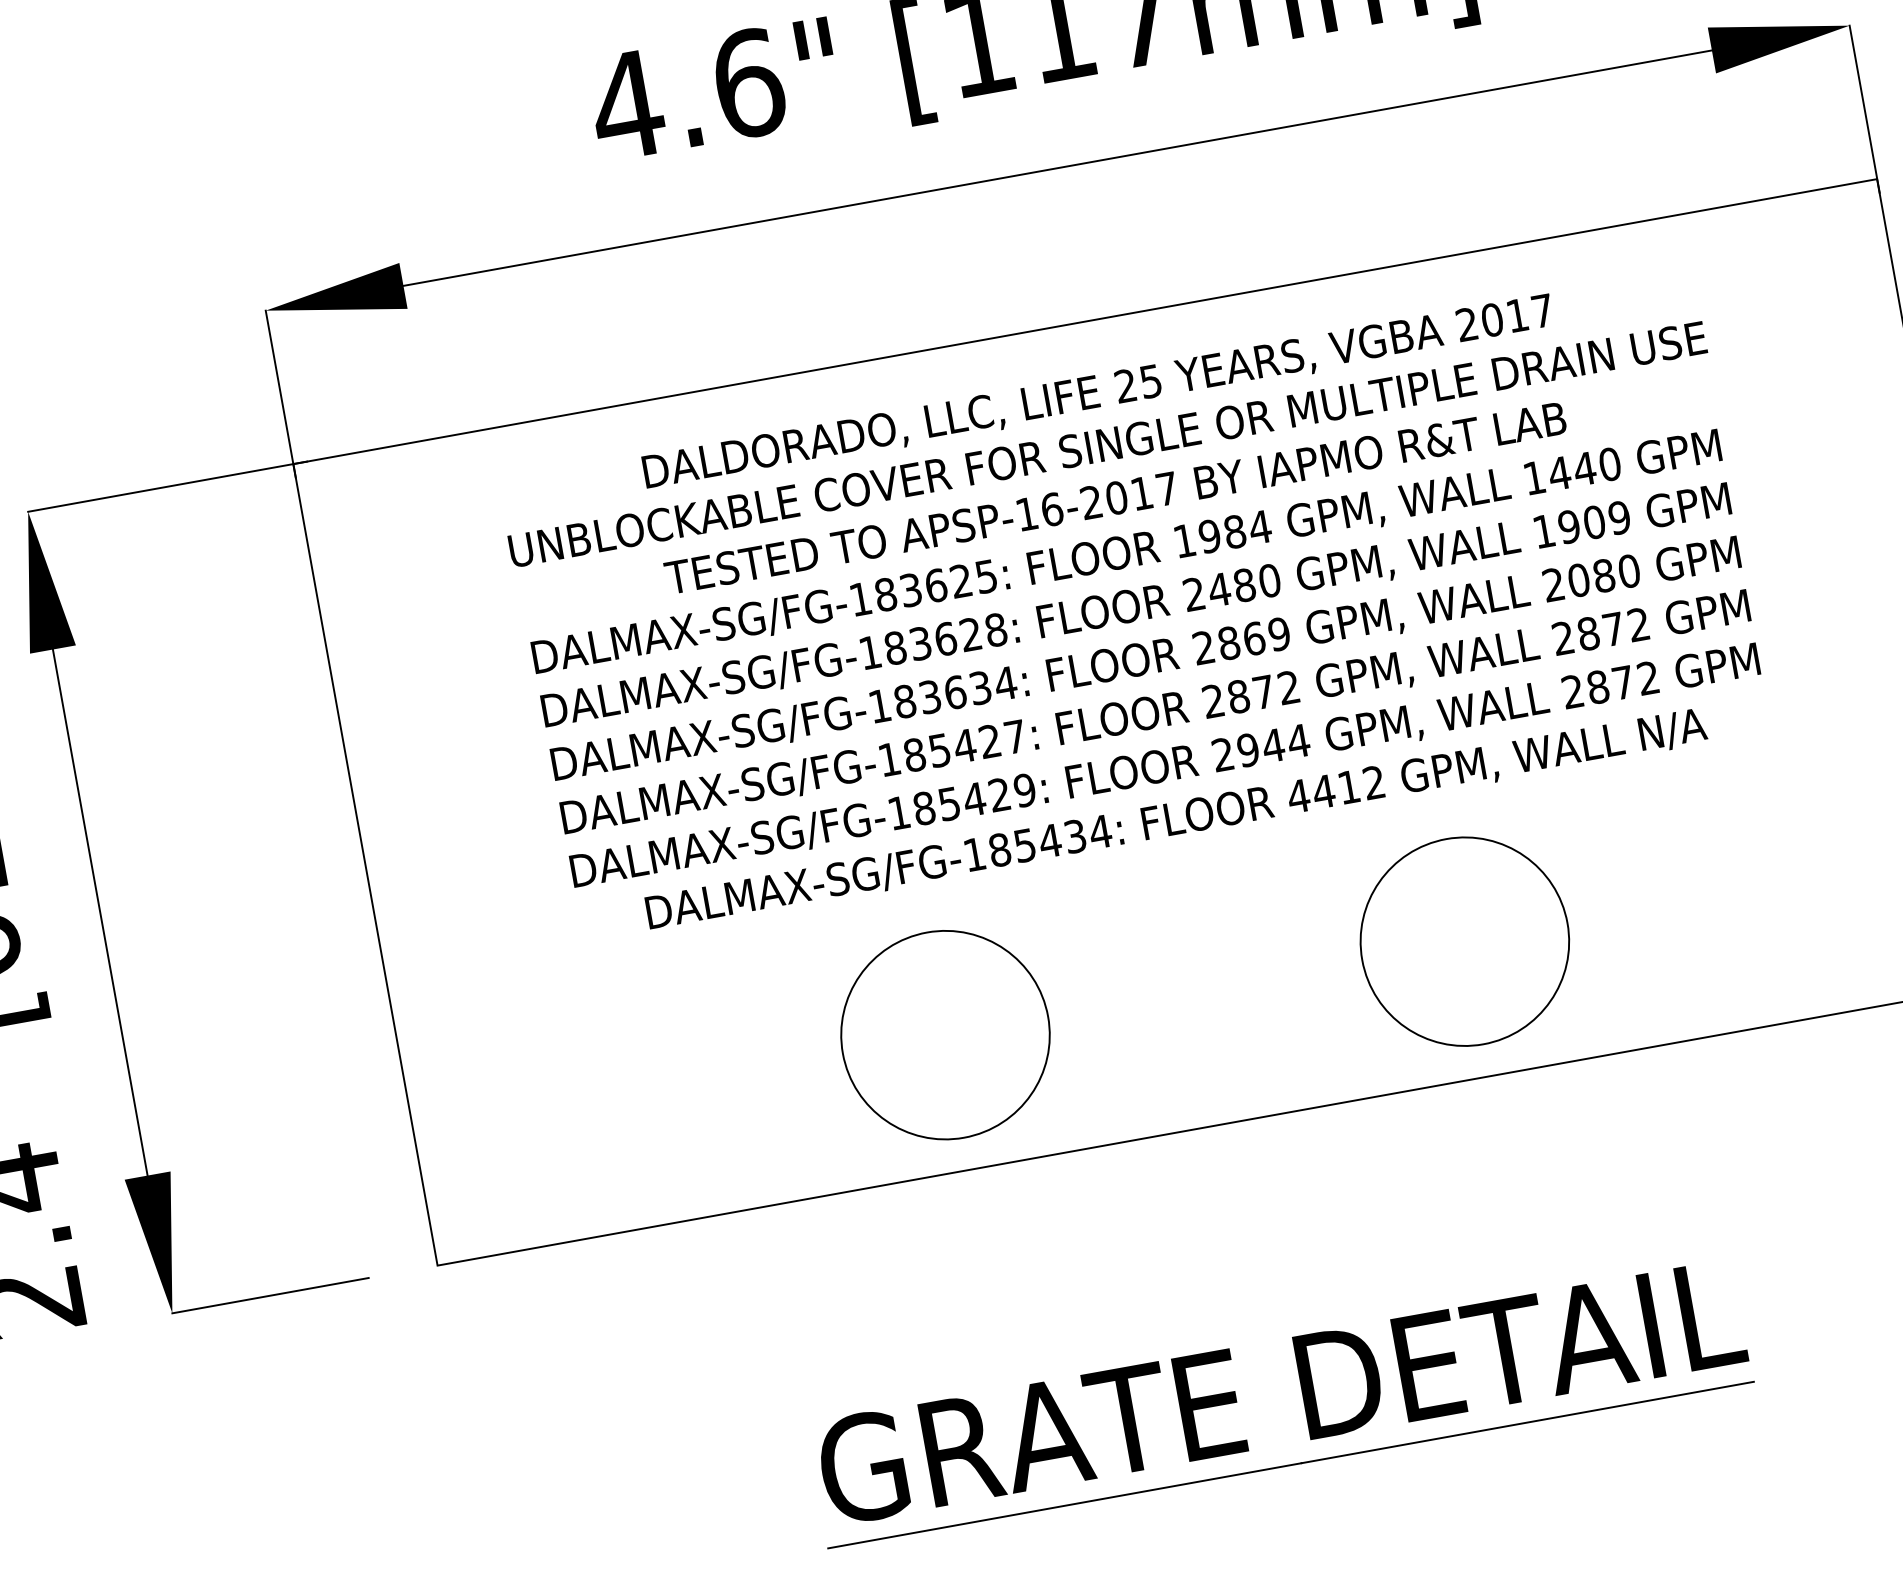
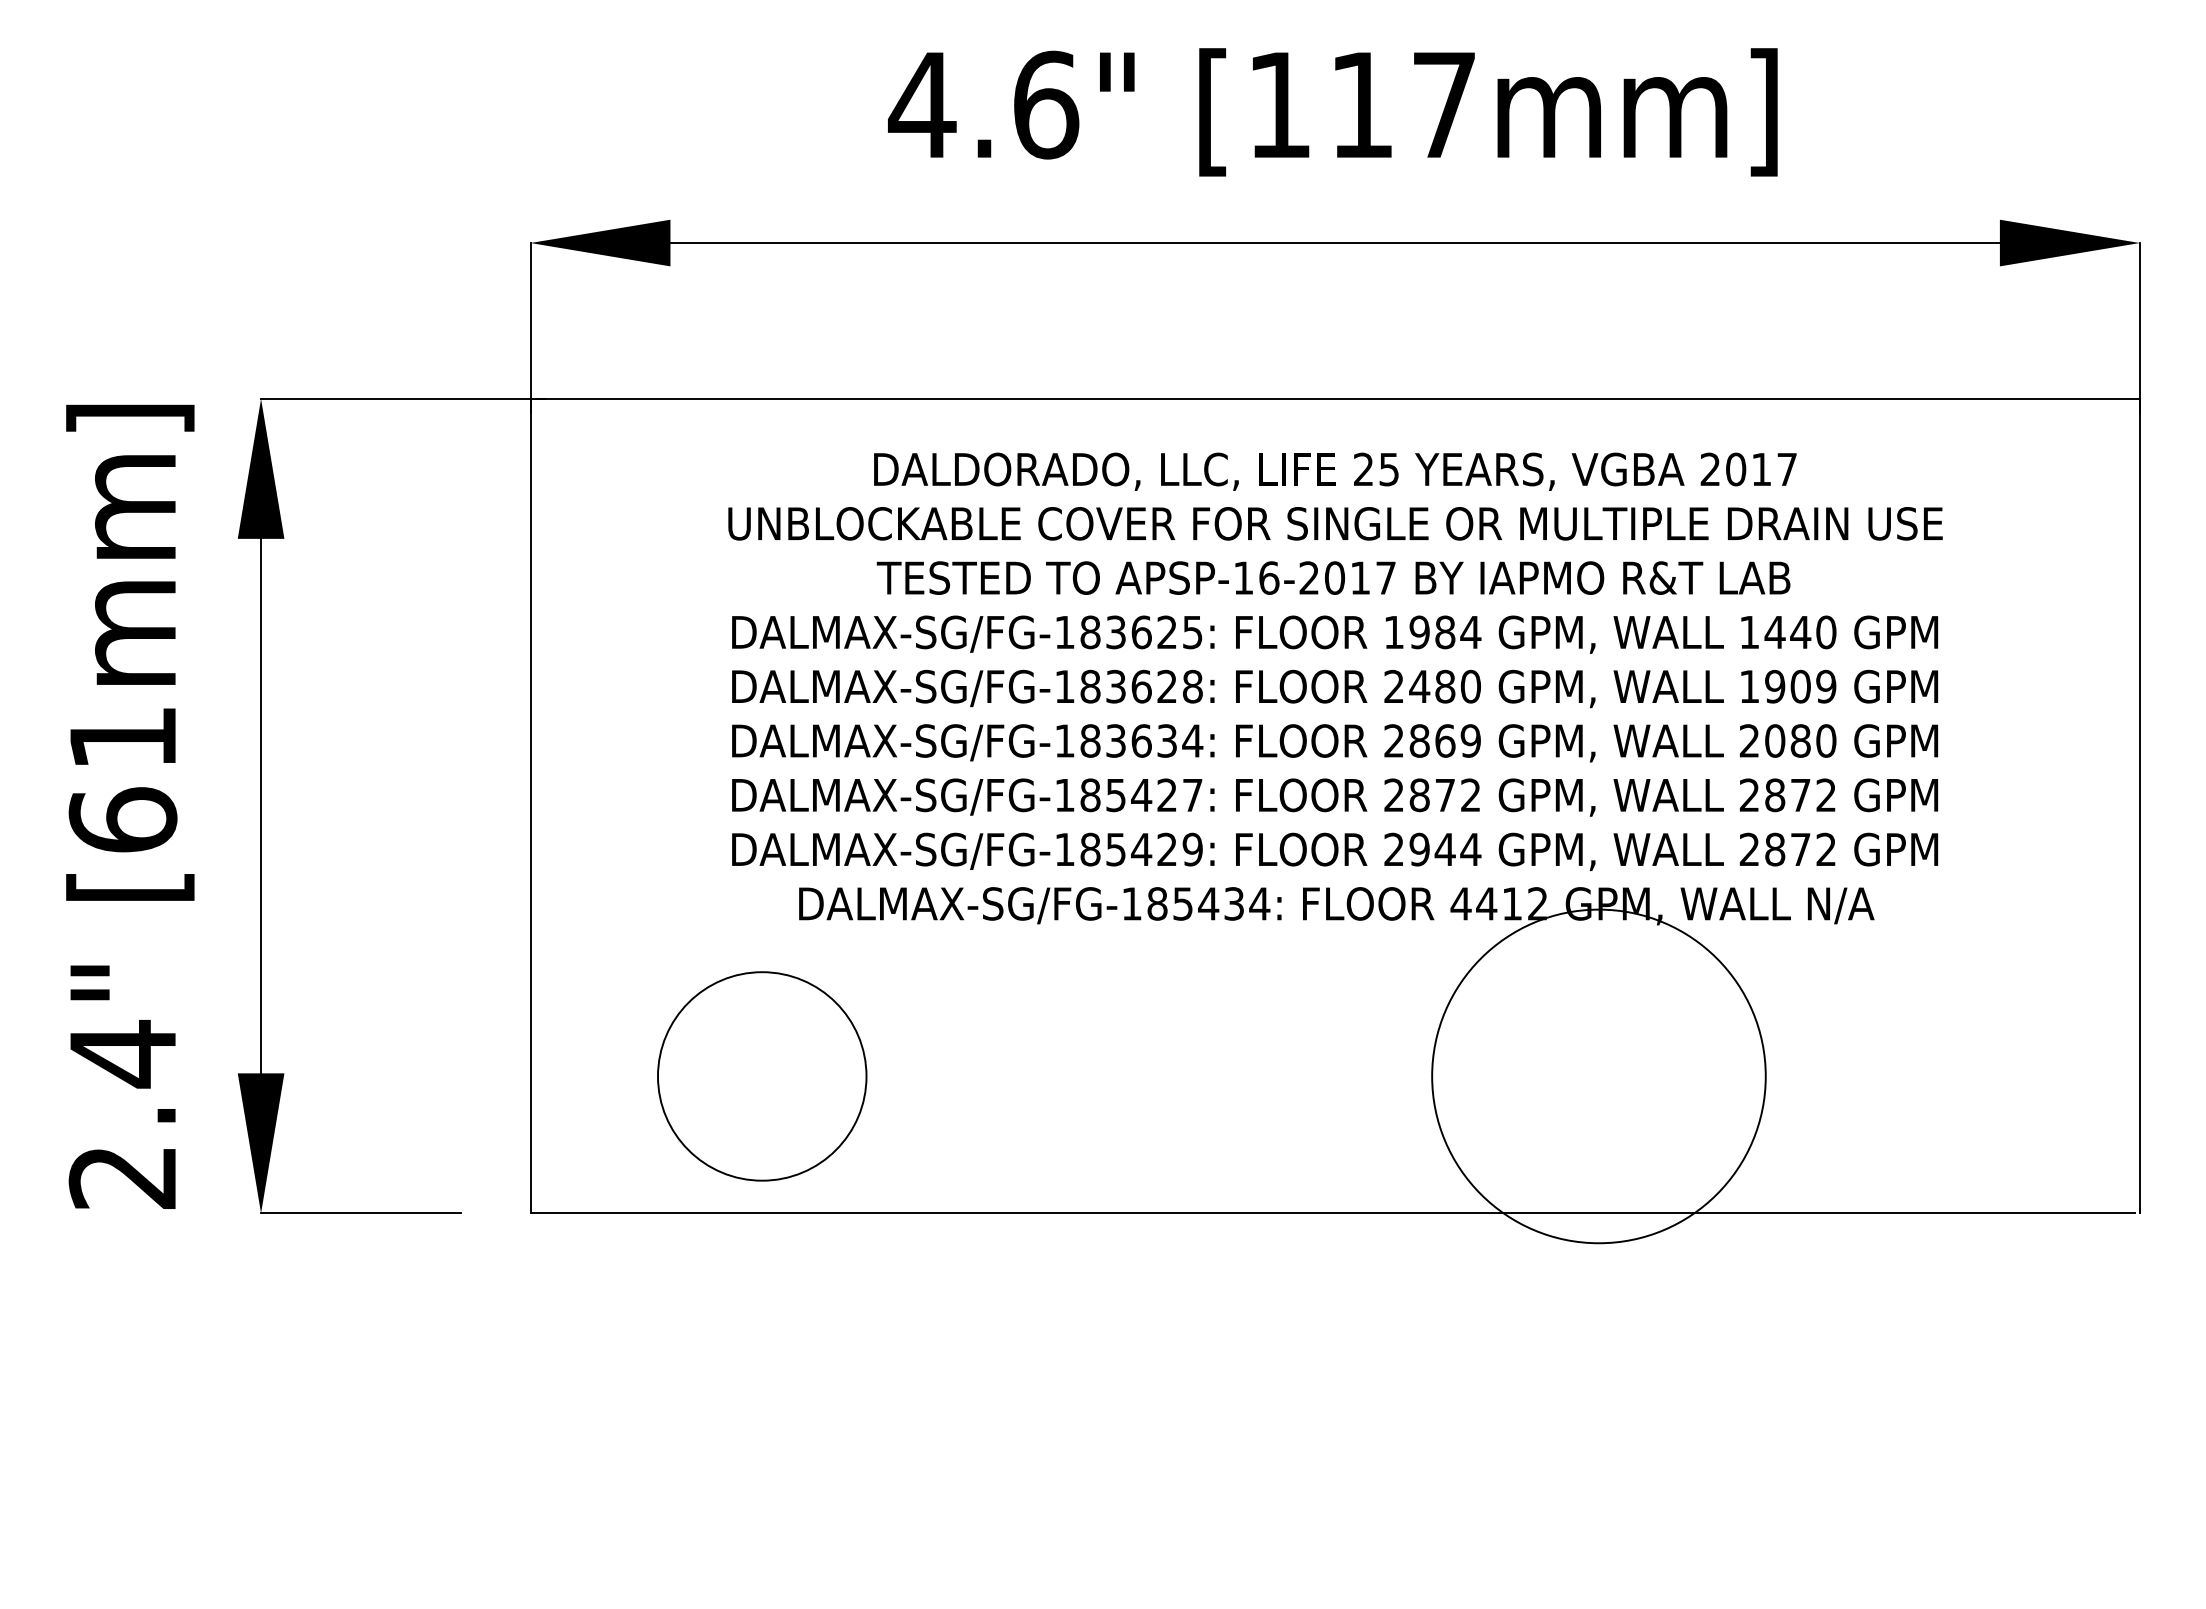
circle: (1464, 941) -> (1598, 1076), size x1.6
circle: (945, 1035) -> (762, 1076), moved
part: (1302, 1398) -> (1358, 1497), removed

